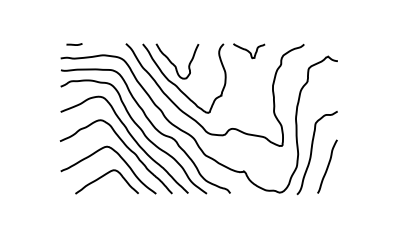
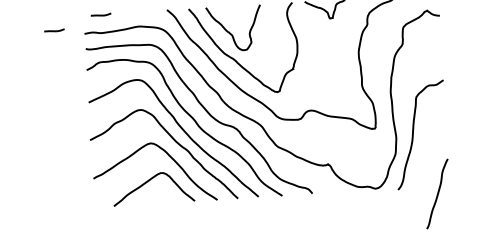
line: (37, 54) -> (54, 30), added
line: (327, 166) -> (437, 193), moved

